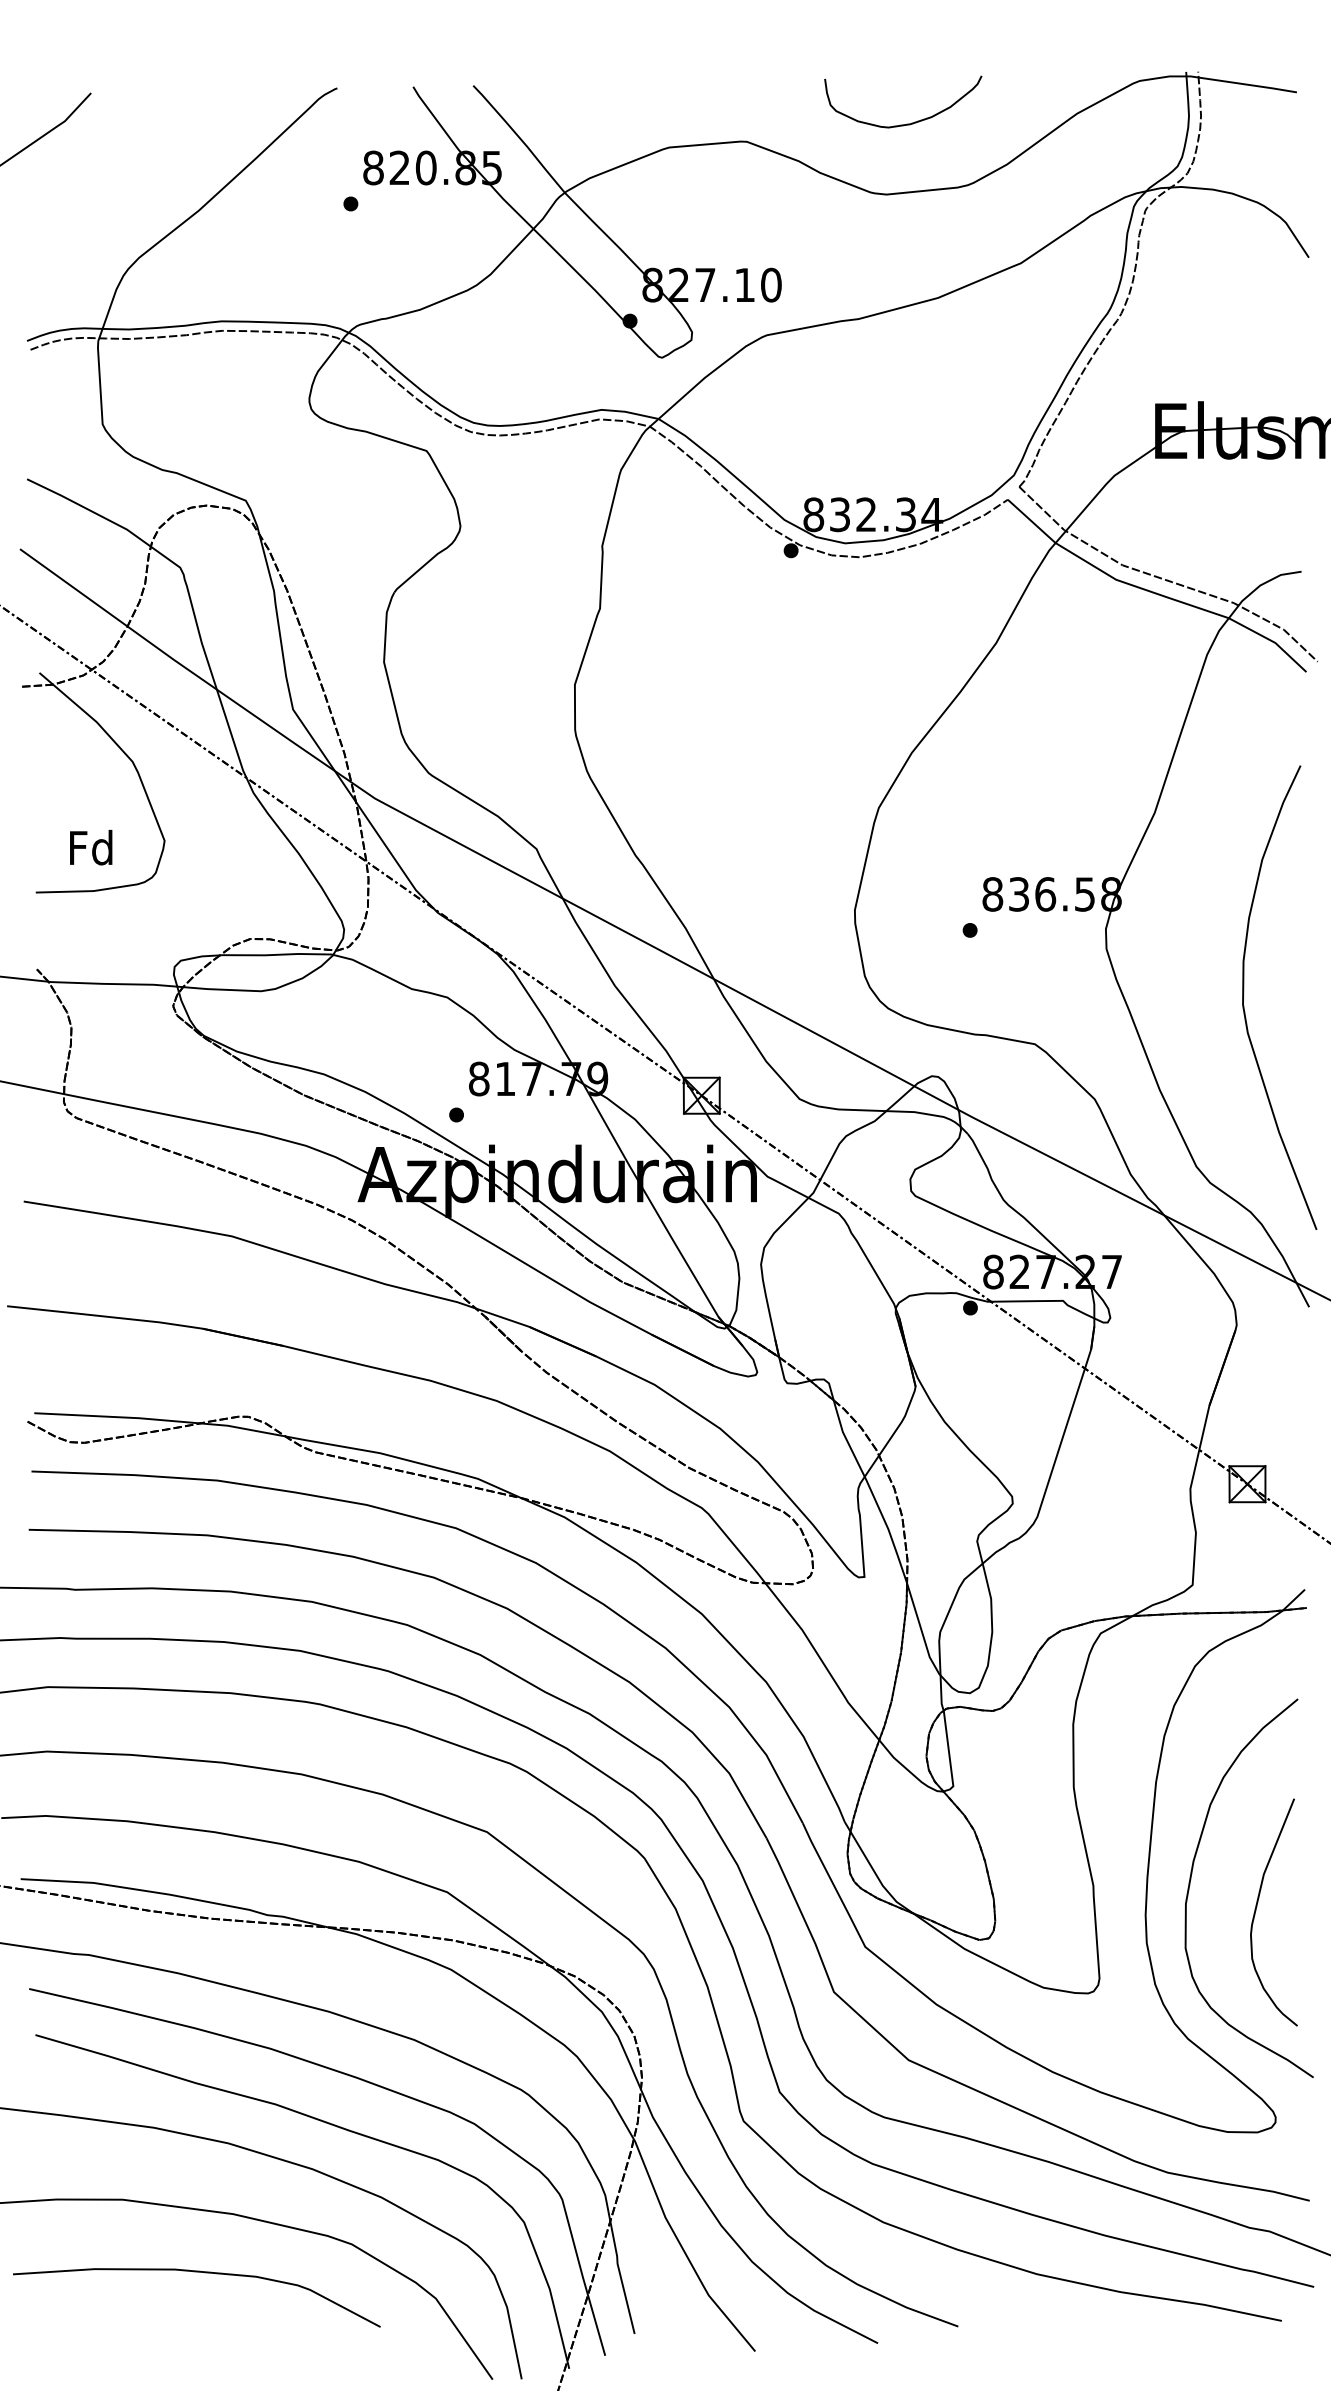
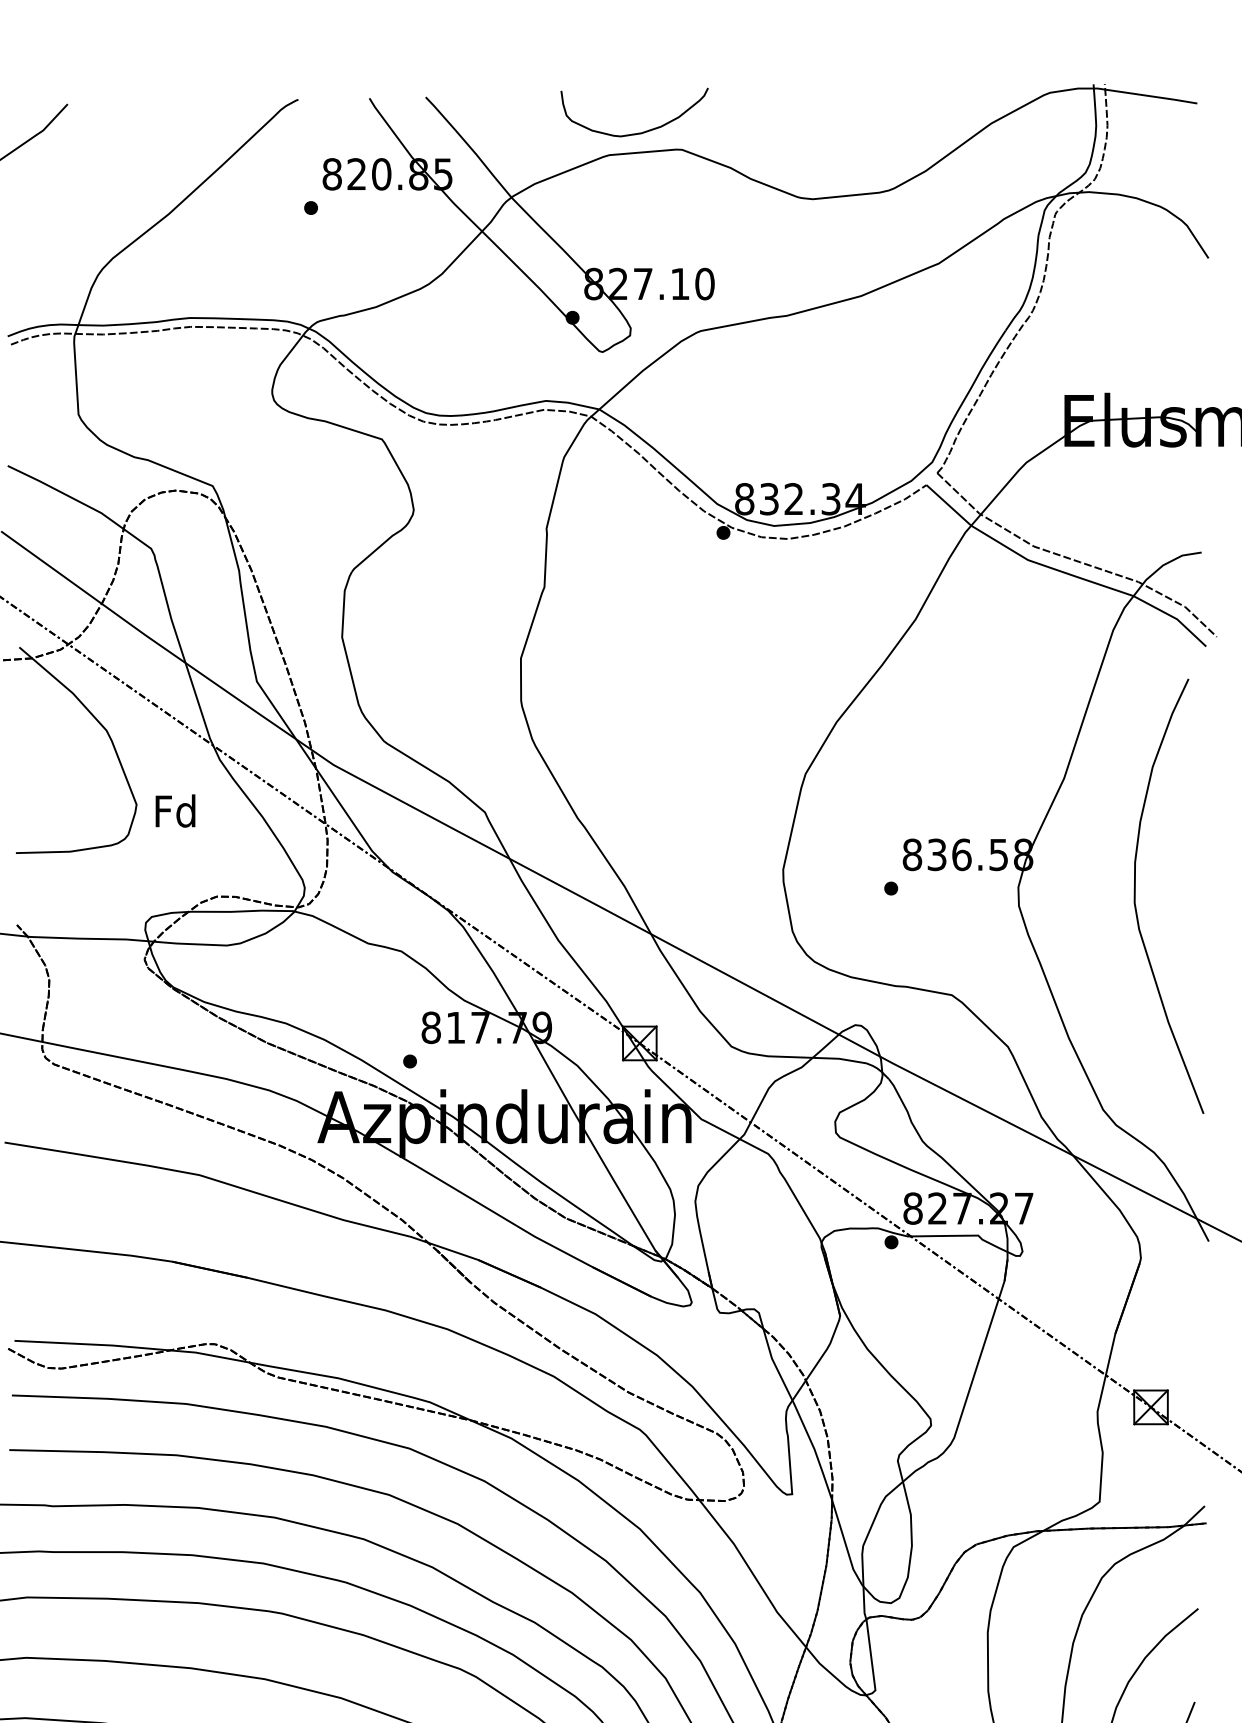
curve: (906, 123) -> (637, 132), moved
text: (91, 847) -> (175, 810), moved
curve: (1244, 994) -> (1136, 893), moved

